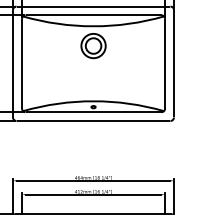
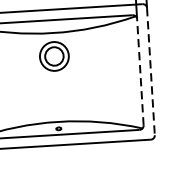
line: (165, 63) -> (140, 71), solid -> dashed
line: (173, 63) -> (150, 71), solid -> dashed

